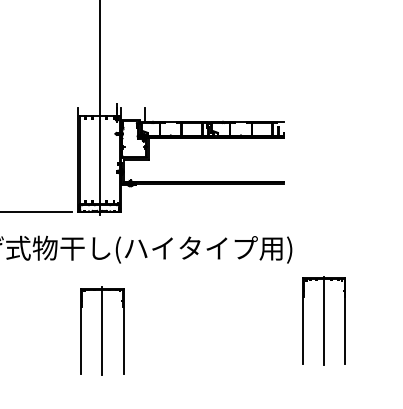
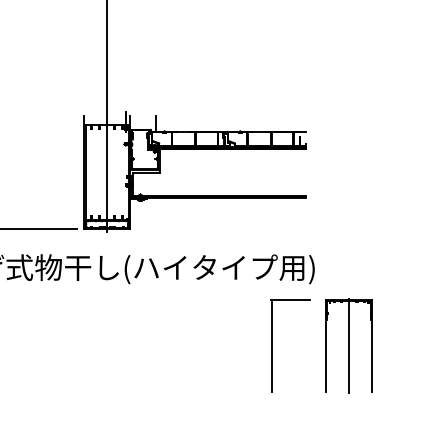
part: (253, 320) -> (272, 345), added
part: (101, 330) -> (109, 356), removed

